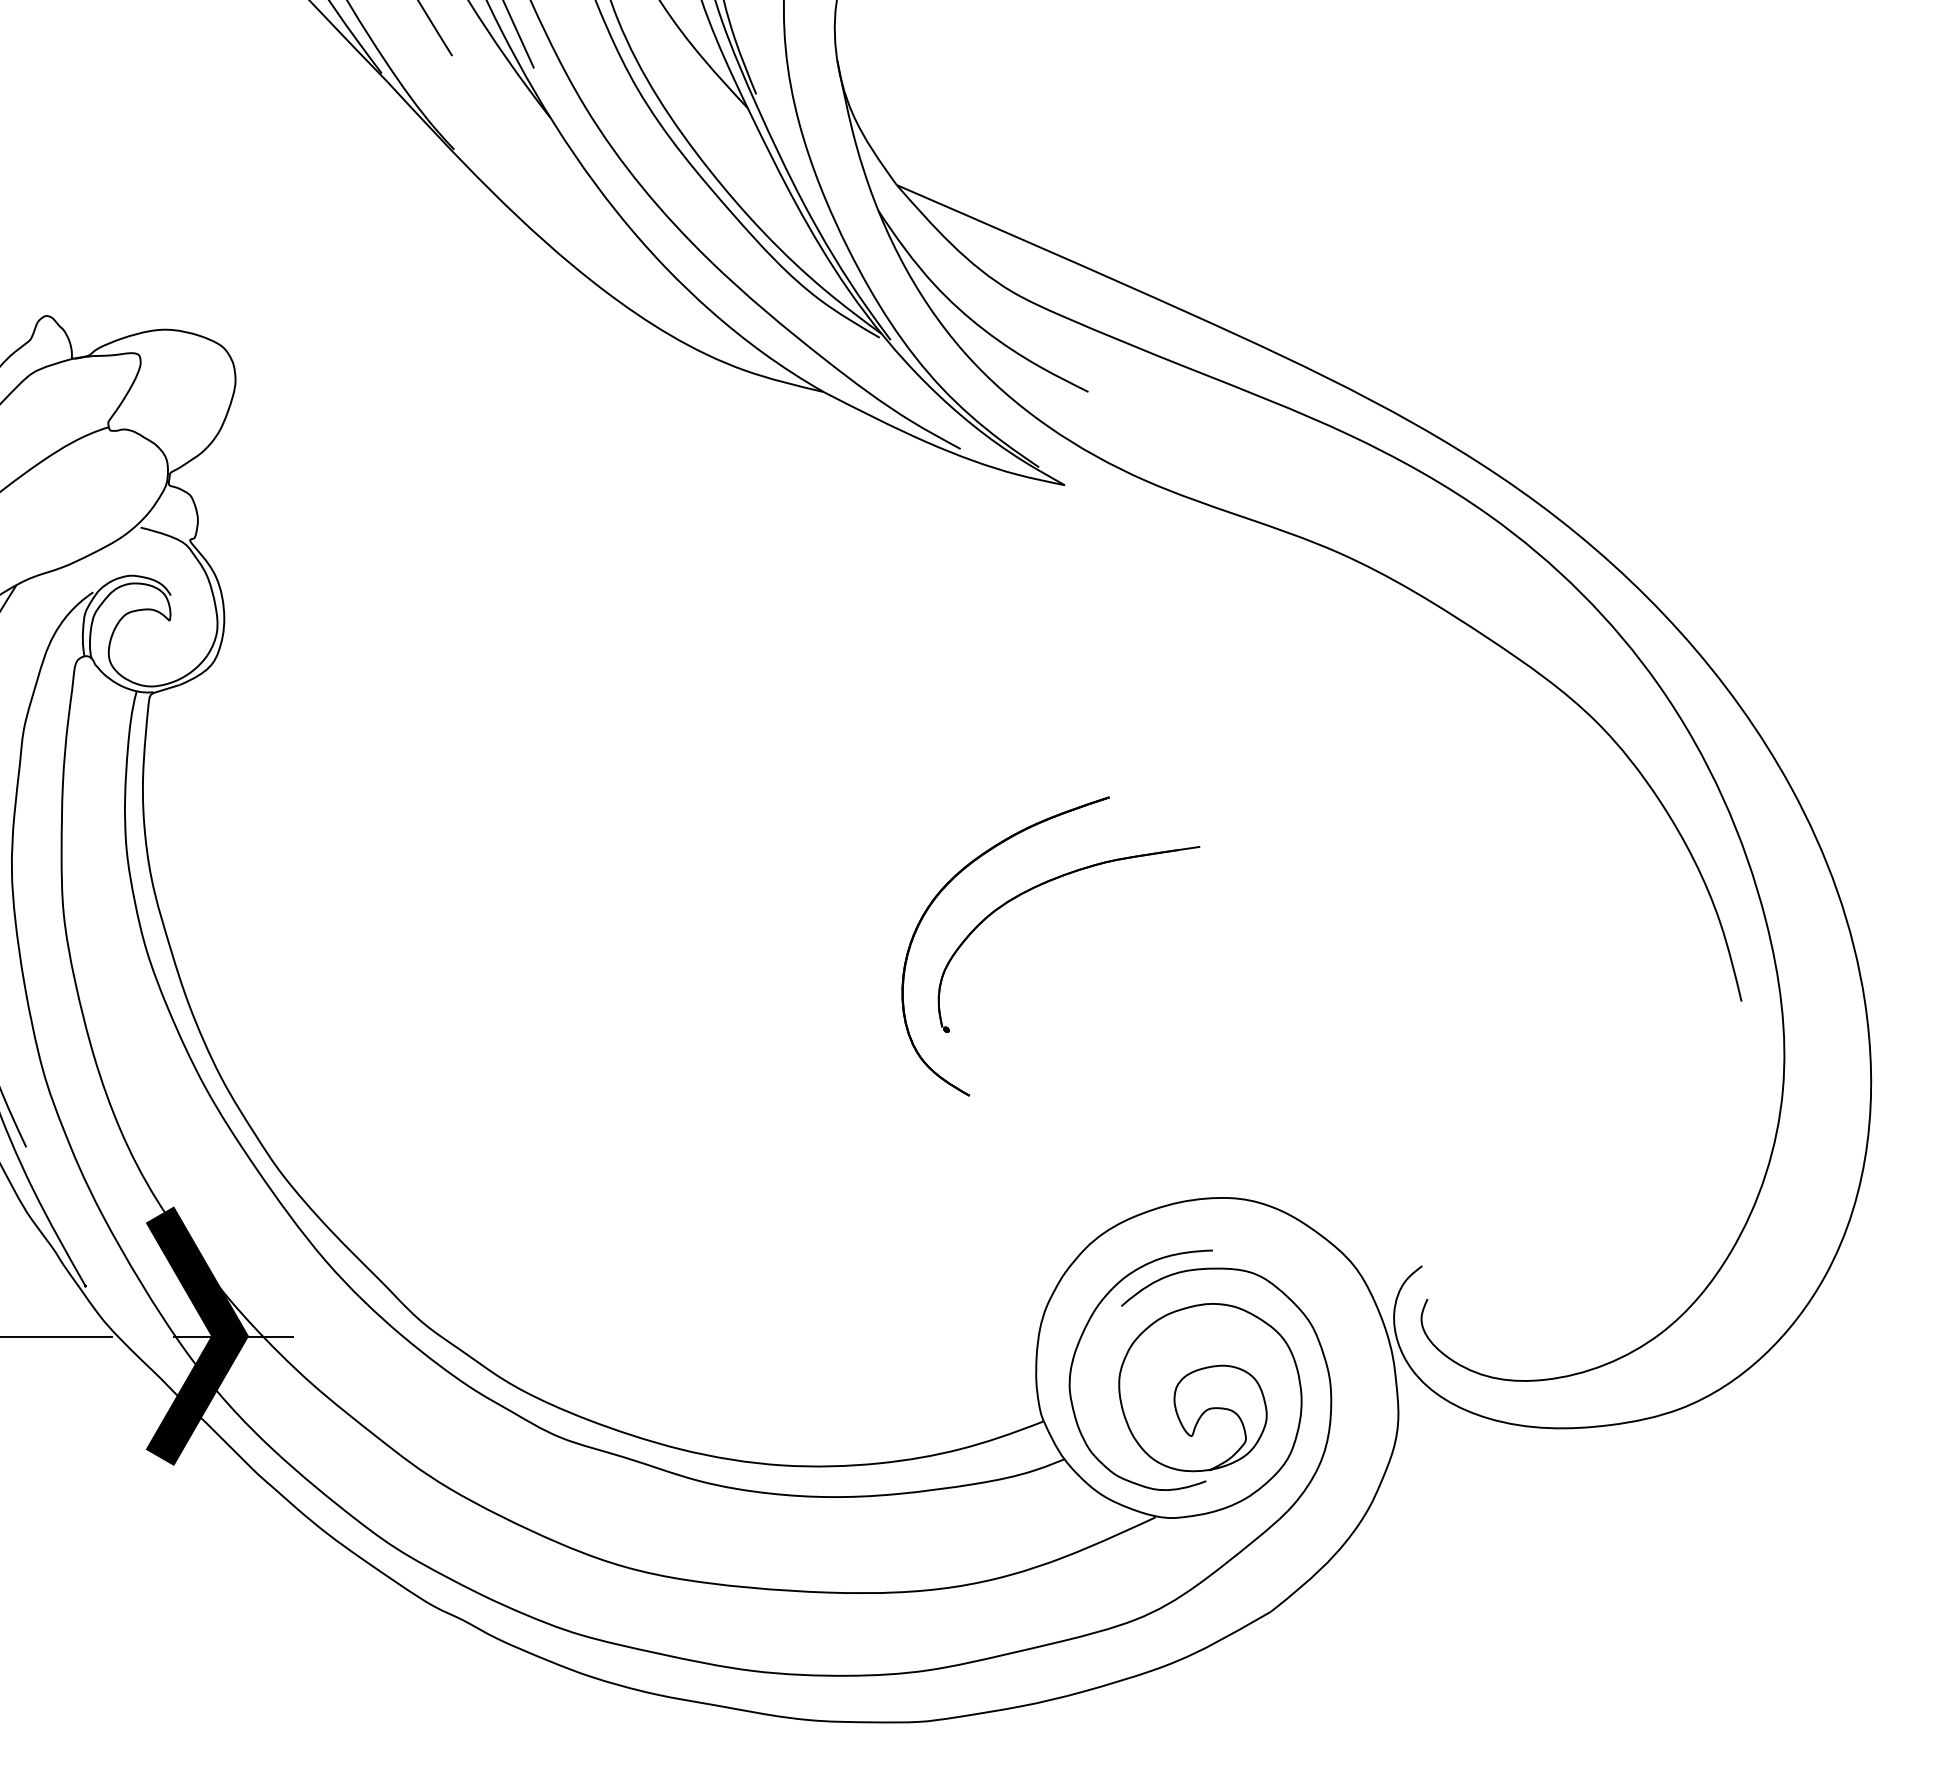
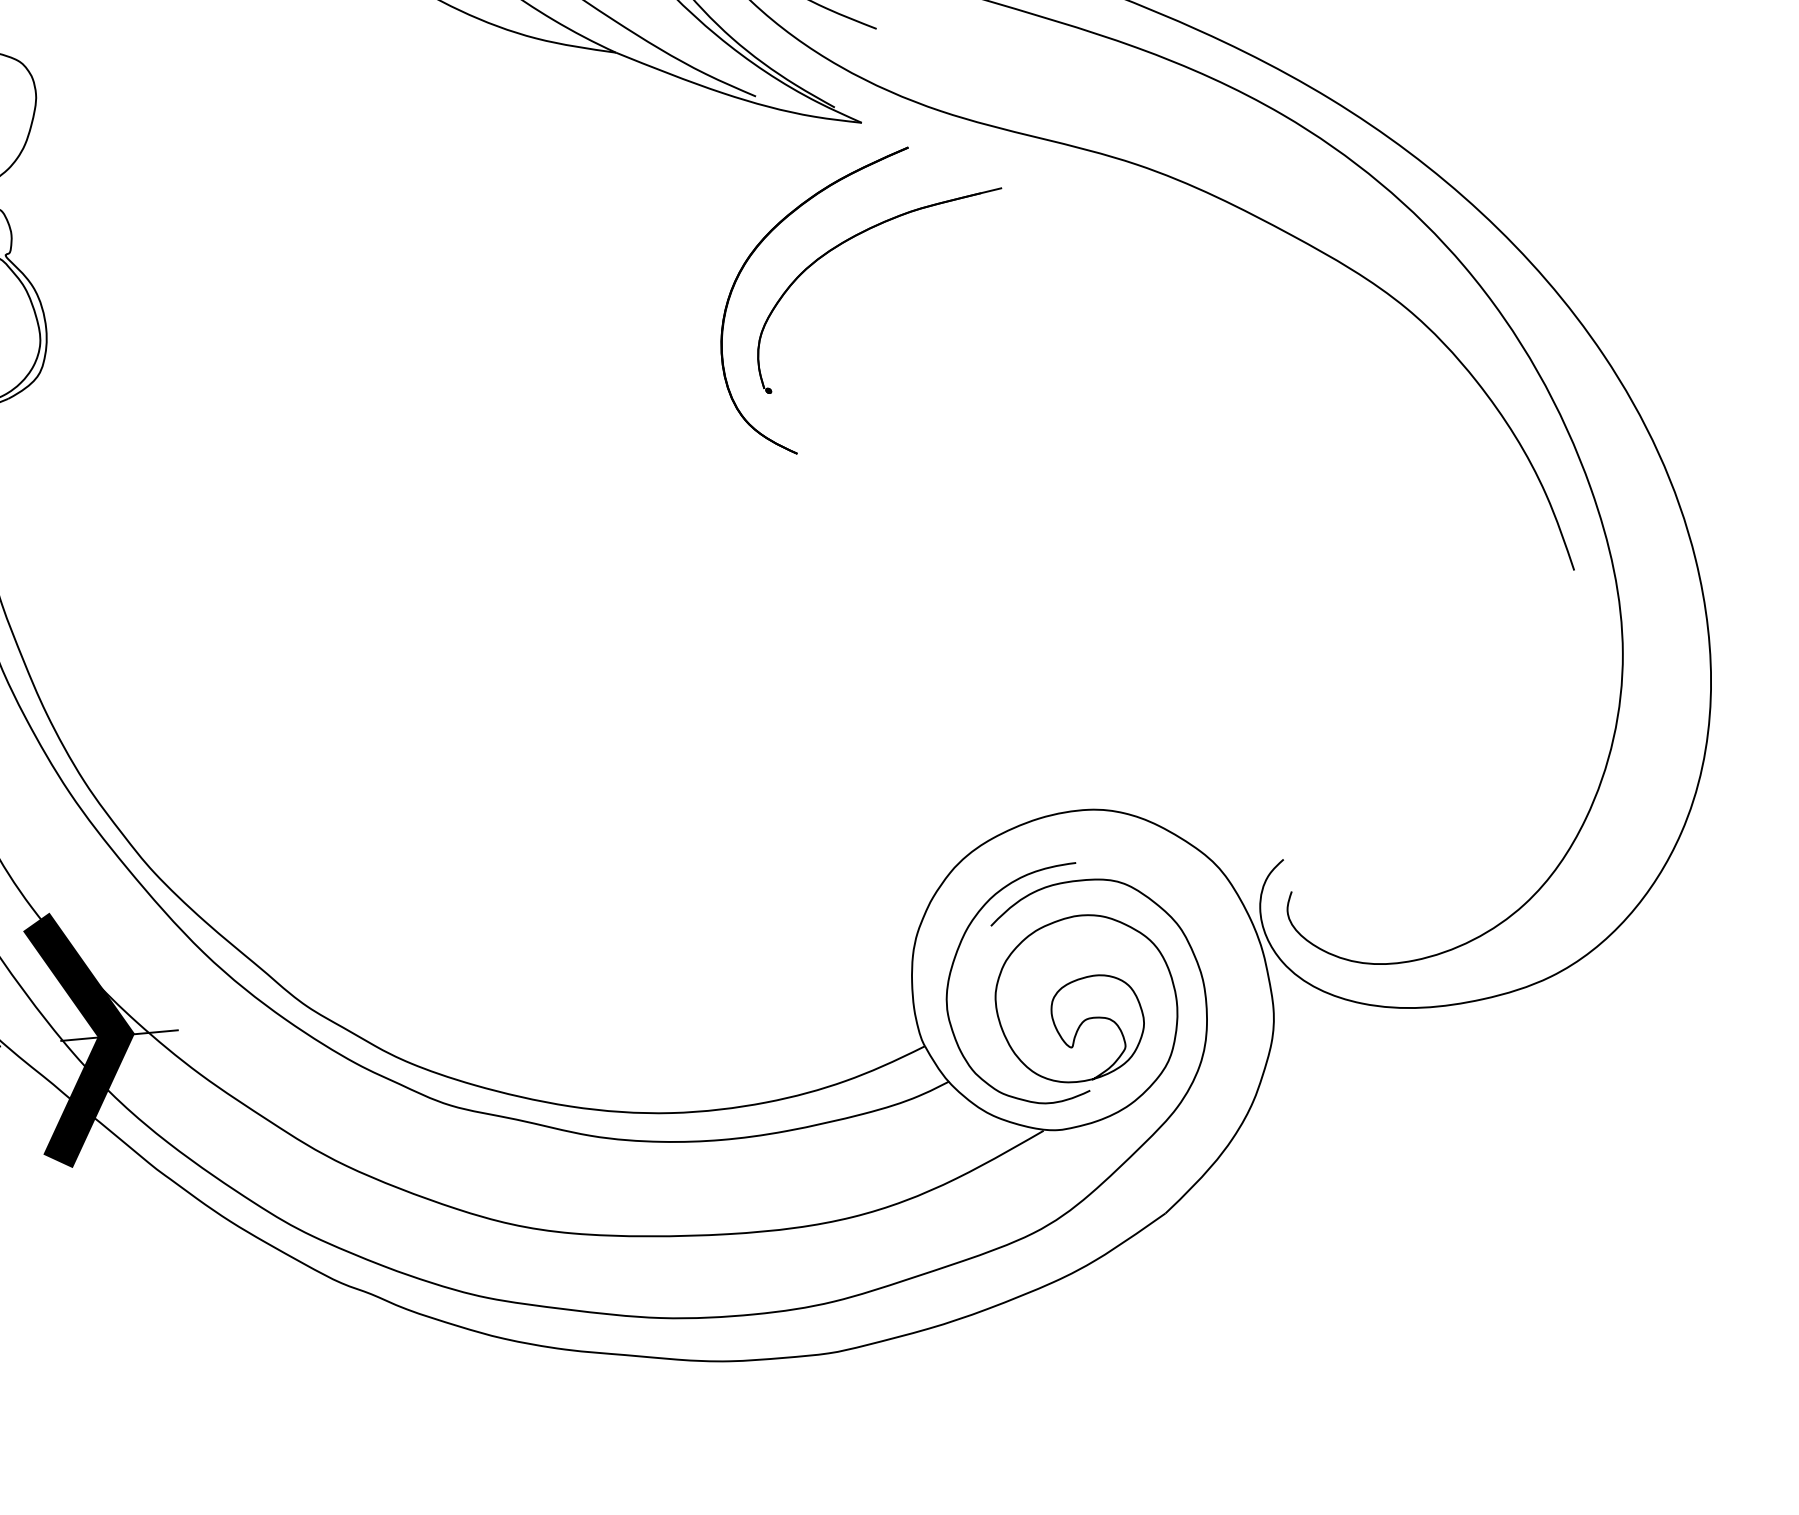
part: (1023, 894) -> (832, 250), moved

